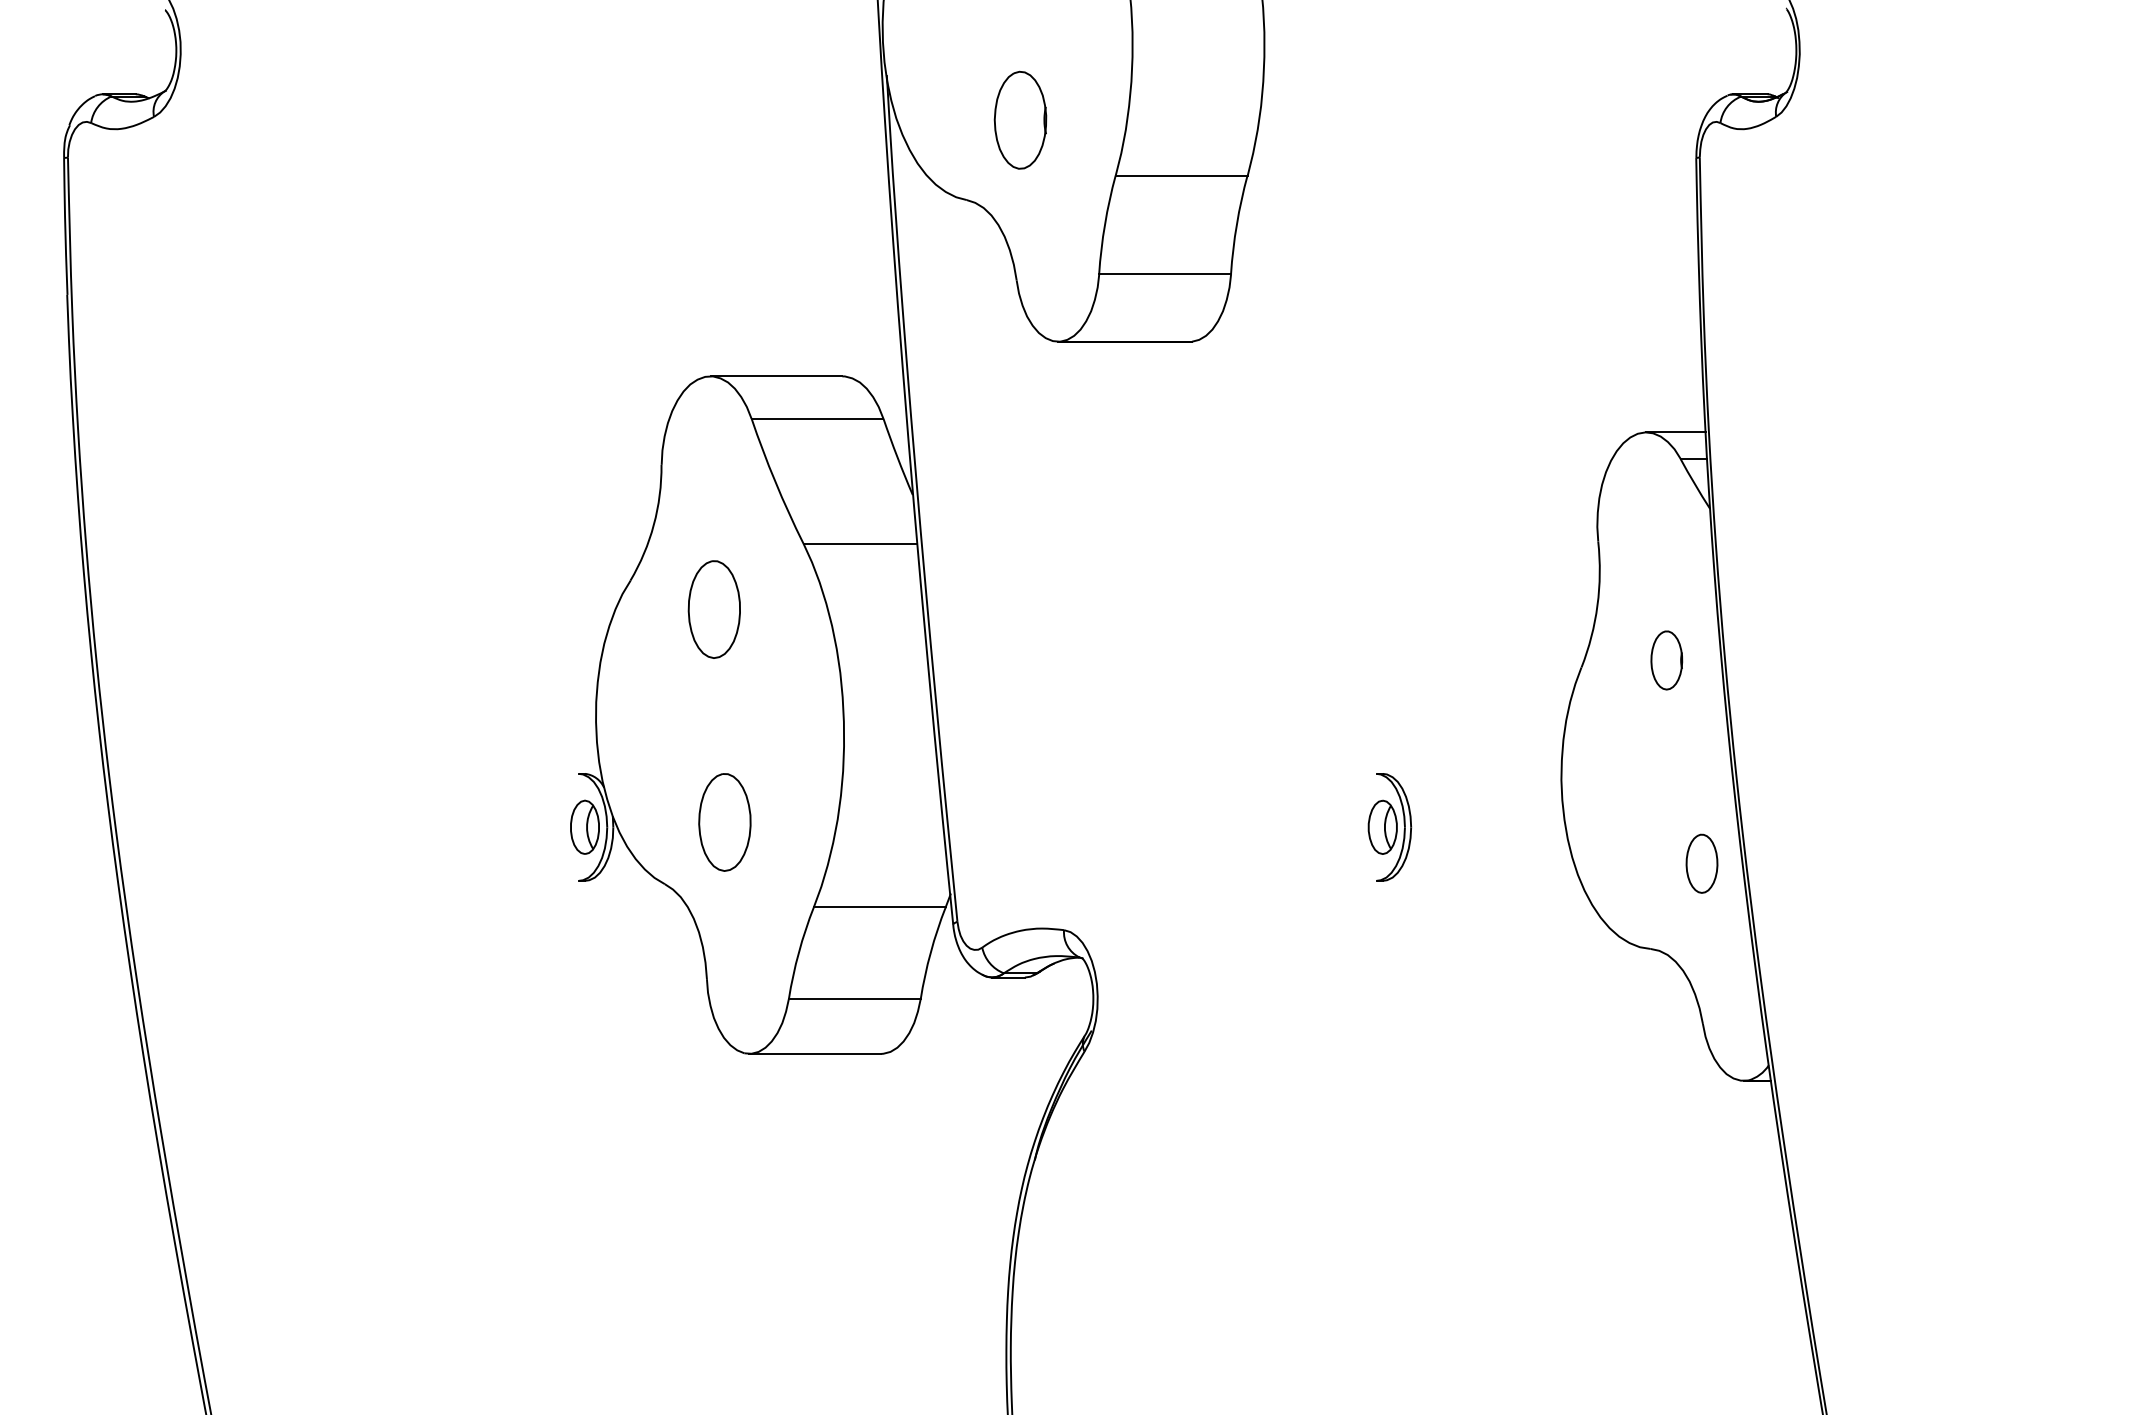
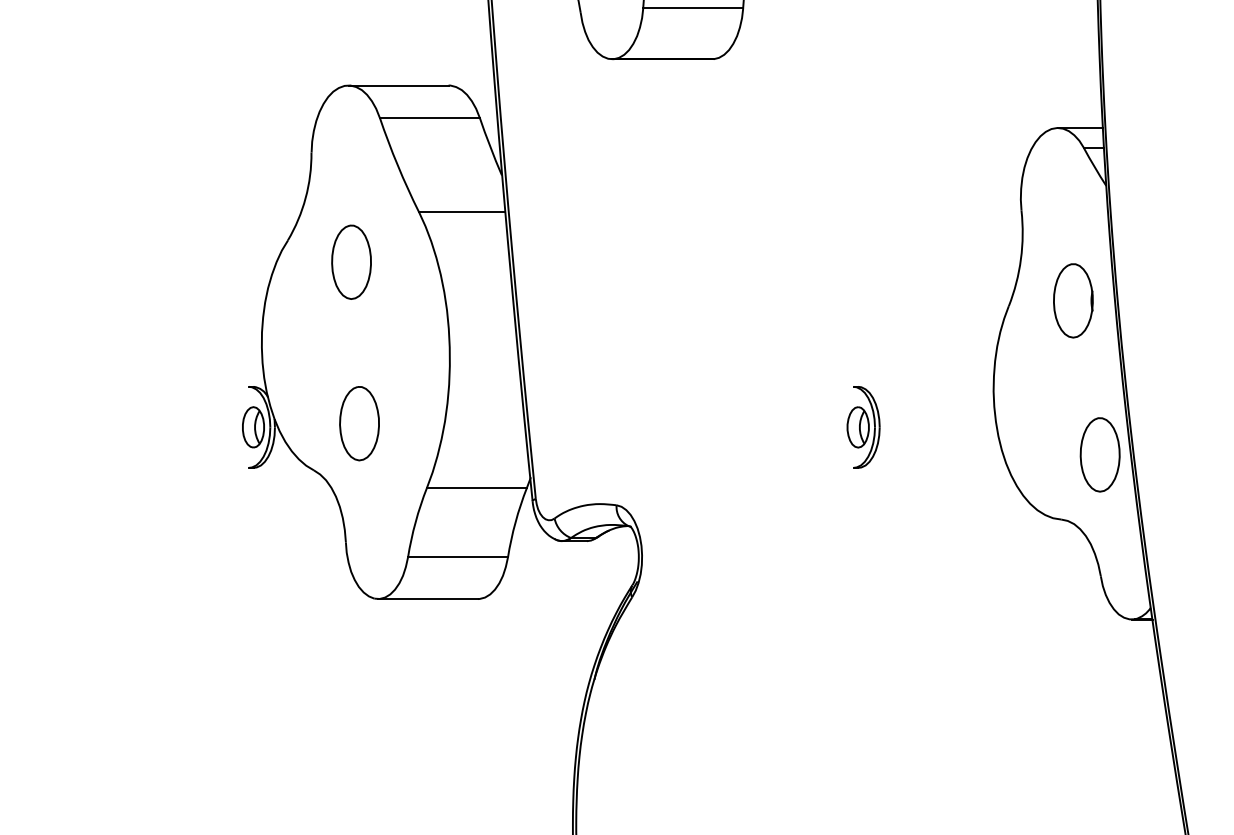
part: (1666, 660) -> (1073, 300), size x1.67
part: (1701, 863) -> (1099, 454), size x1.67

